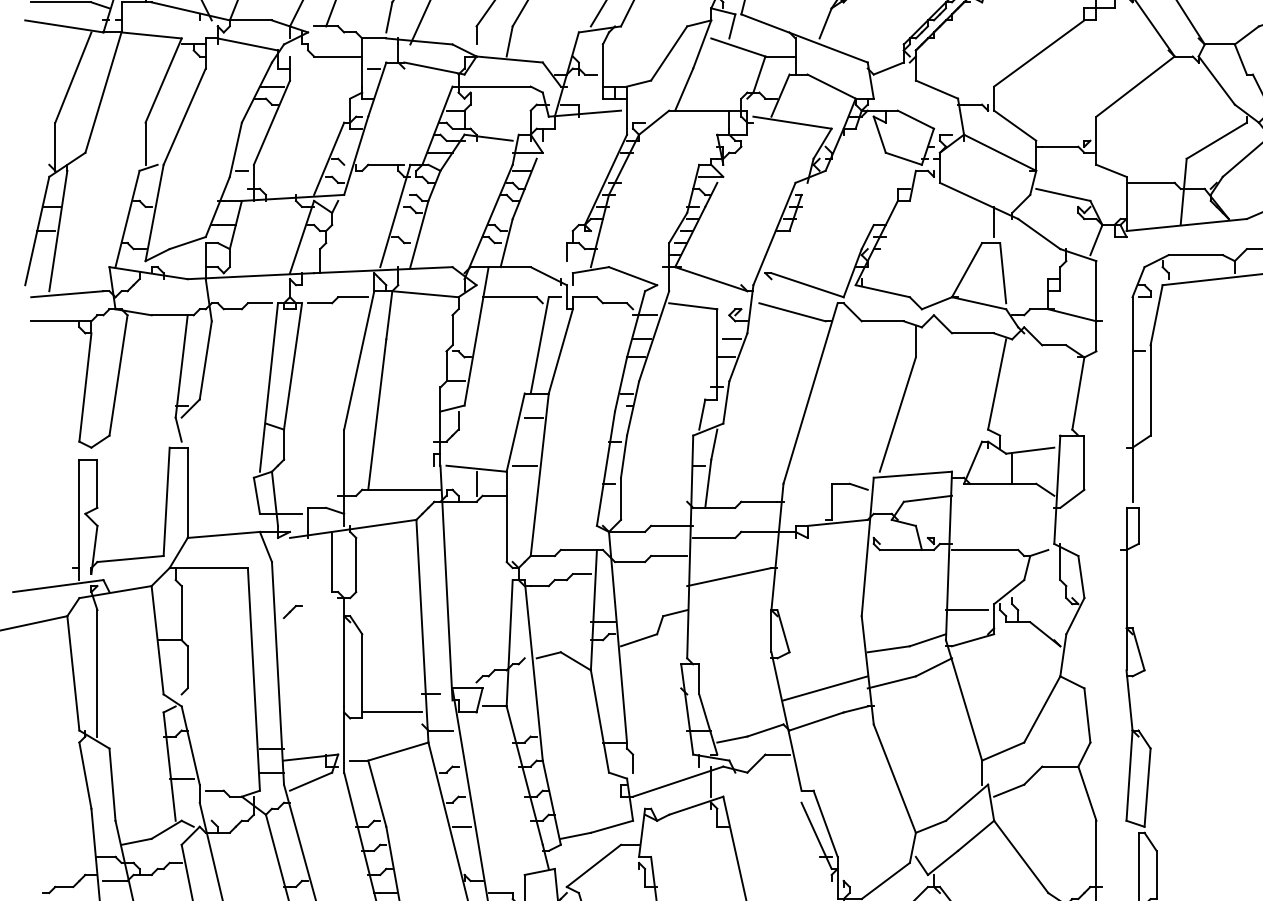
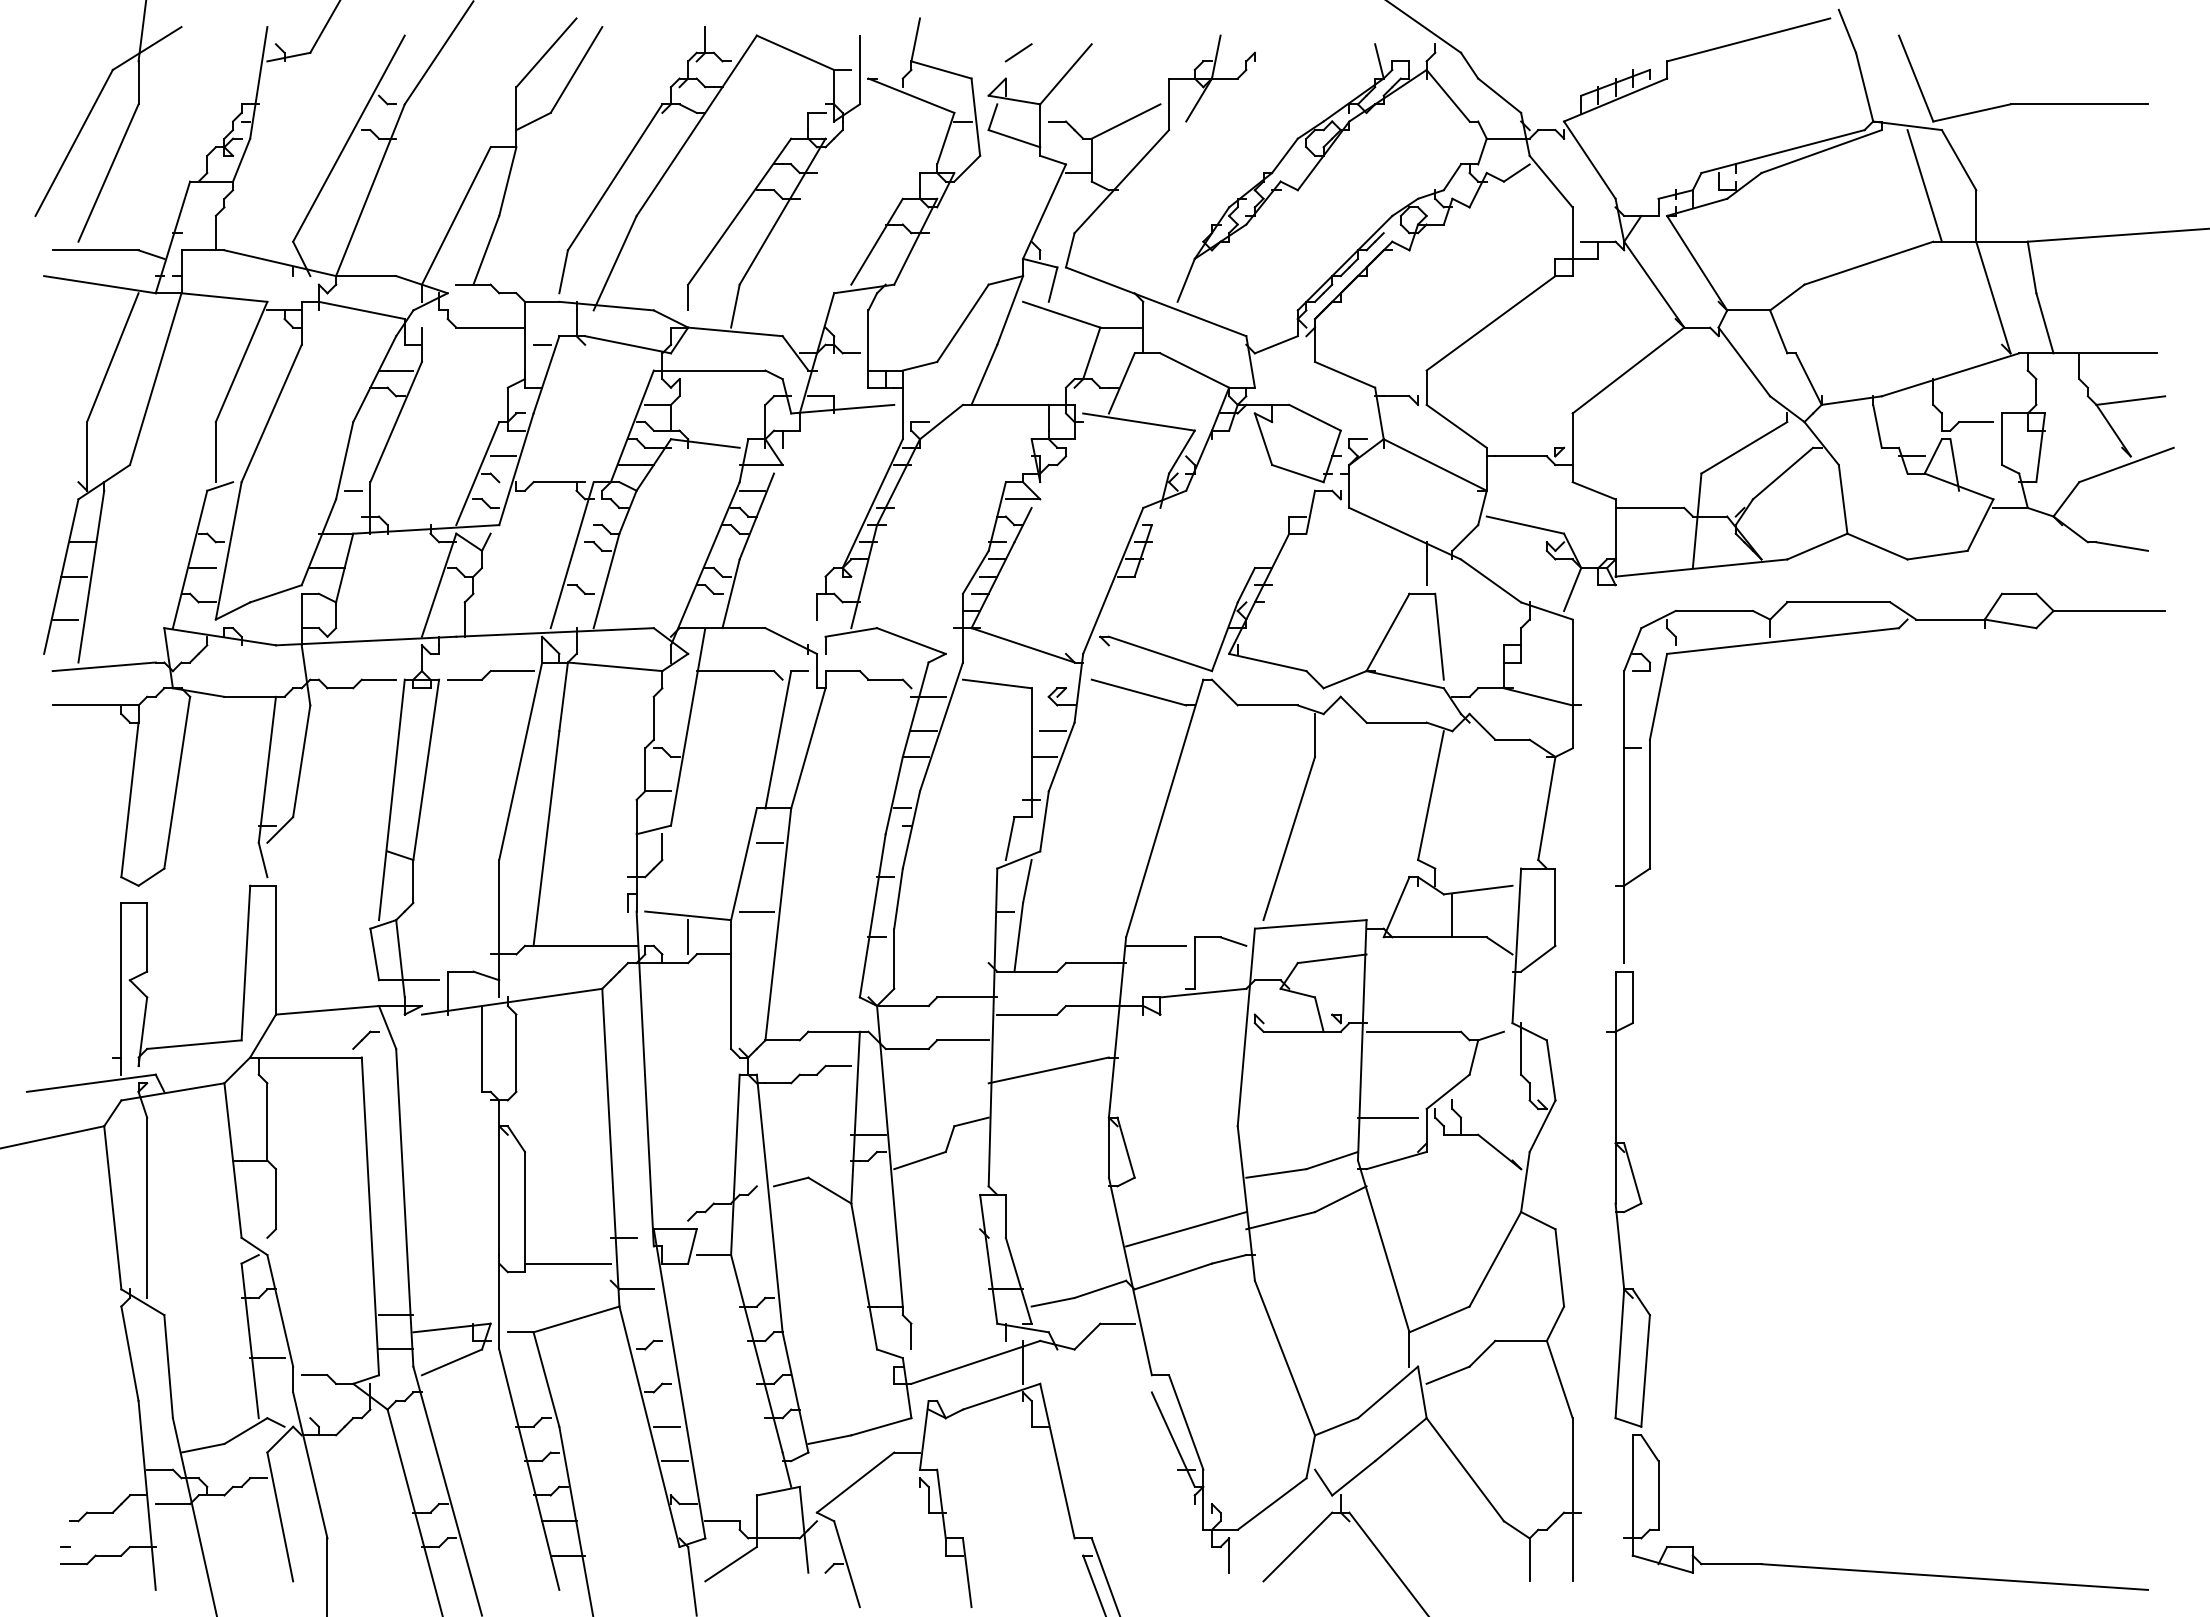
line: (347, 146) -> (503, 456), added
line: (136, 225) -> (202, 568), added
line: (40, 261) -> (65, 619), added
line: (804, 489) -> (1156, 945), added
part: (292, 611) -> (365, 1039), moved
line: (467, 851) -> (675, 1461), added

